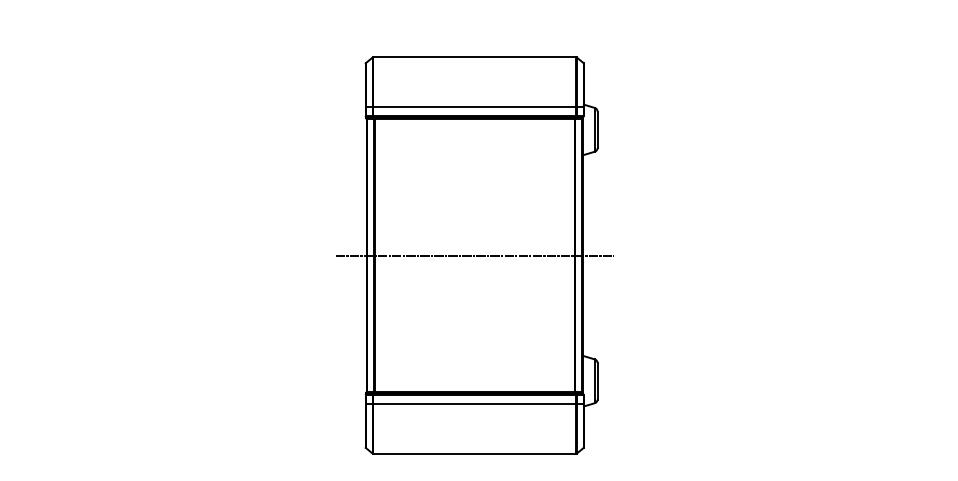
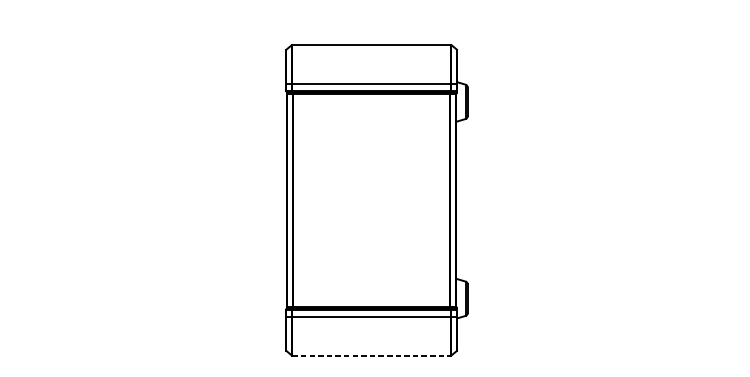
line: (474, 255) -> (371, 200), removed
line: (475, 453) -> (372, 355), solid -> dashed

